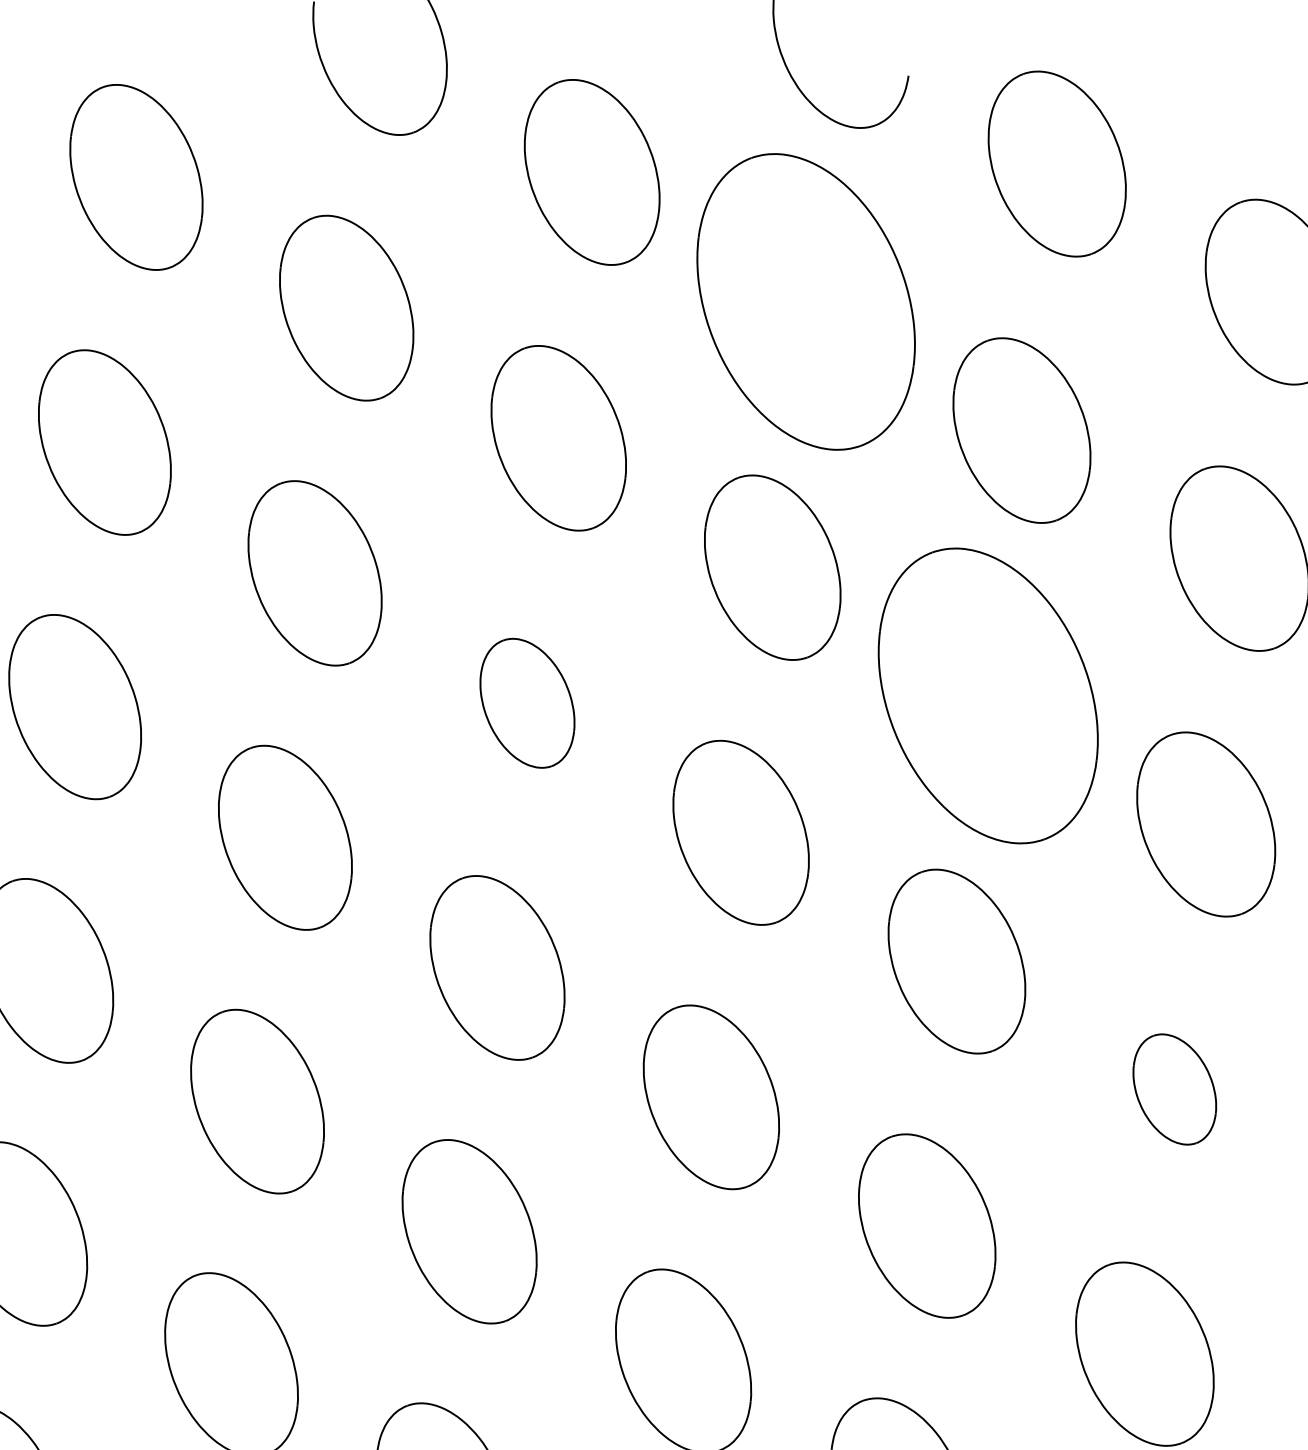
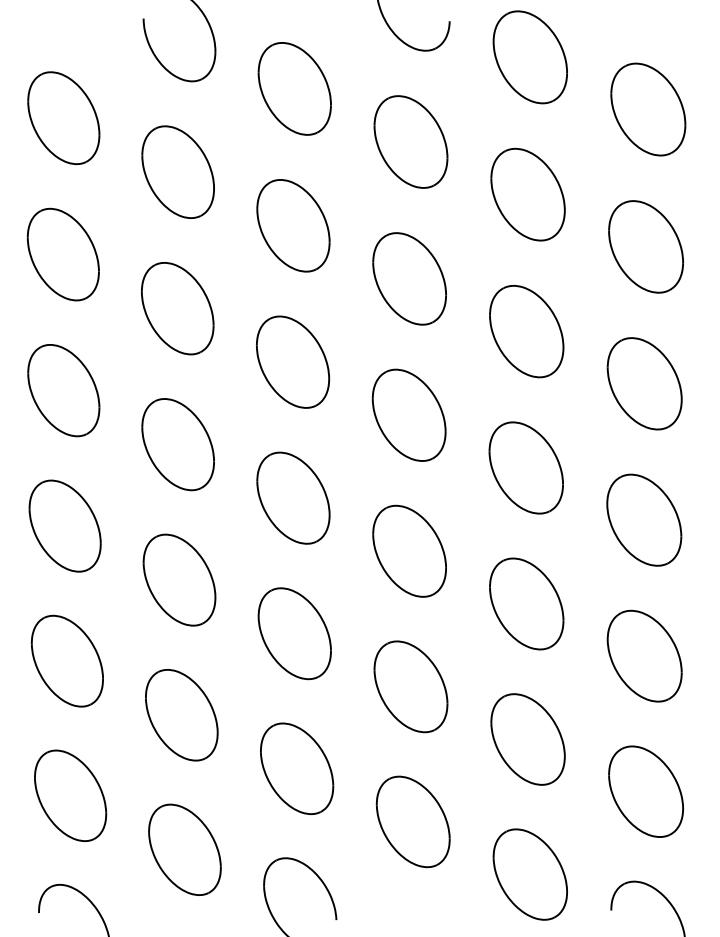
part: (805, 300) -> (410, 141), size x0.62
part: (988, 696) -> (526, 331), size x0.62
part: (528, 702) -> (293, 361), size x1.43
part: (1175, 1088) -> (644, 519), size x1.67

